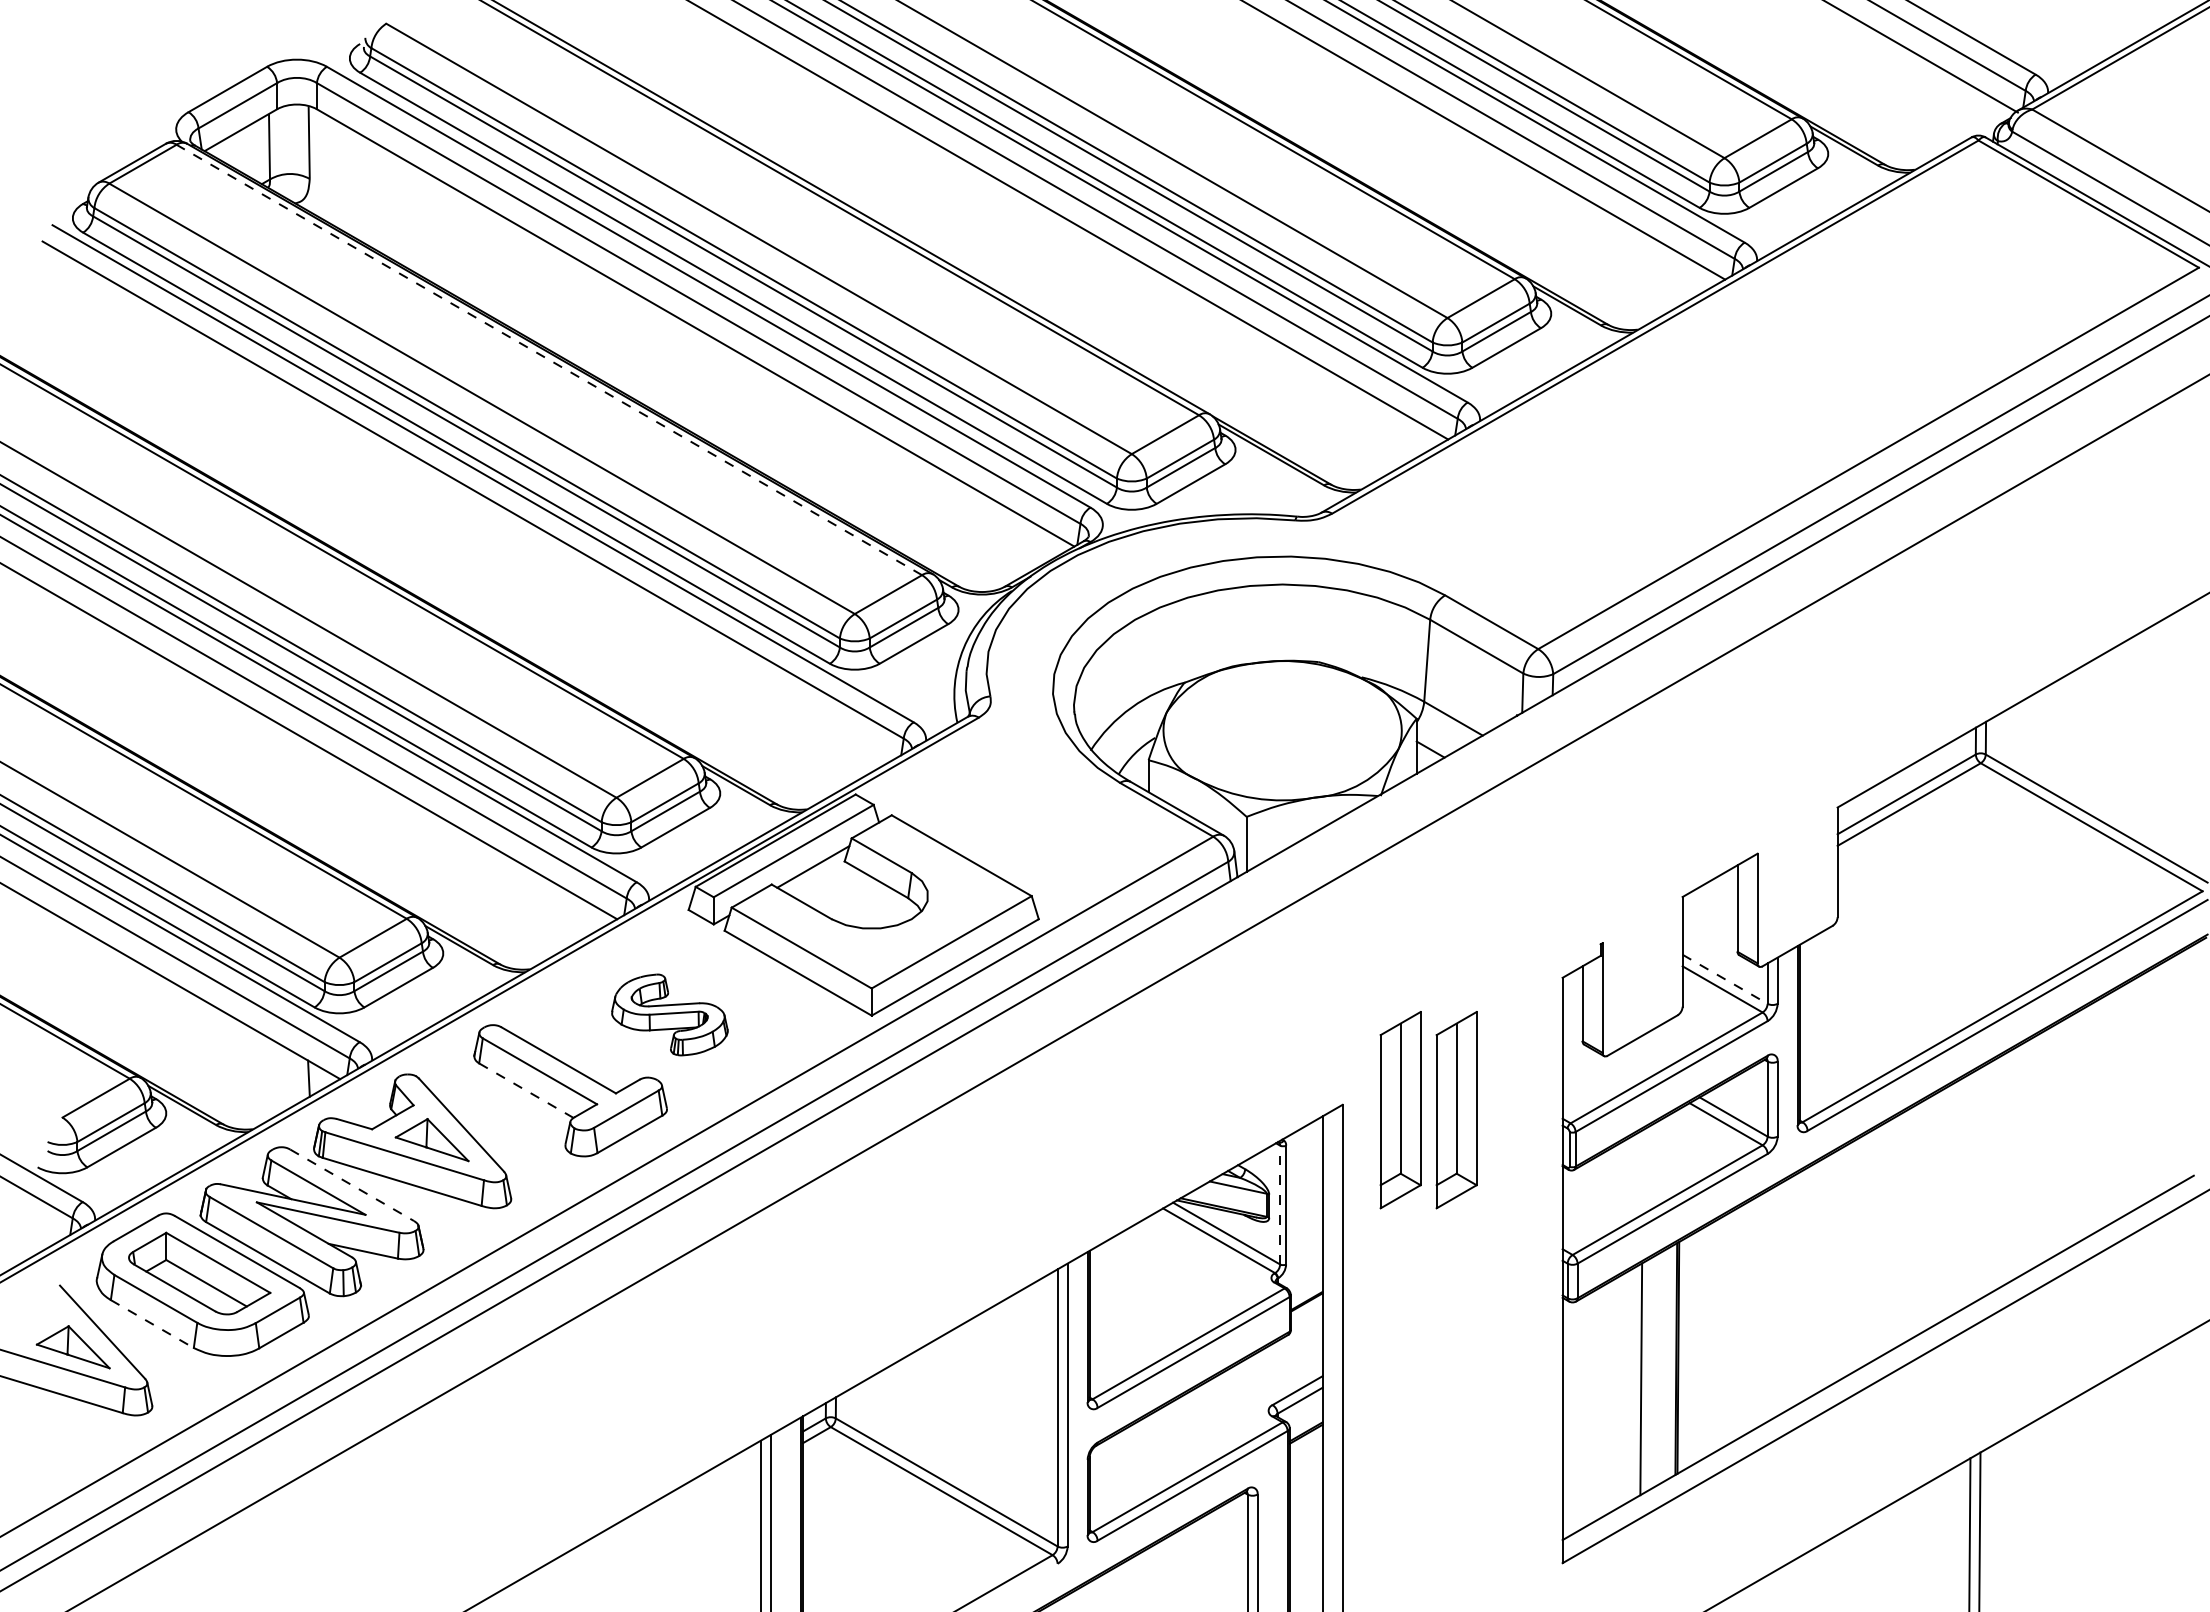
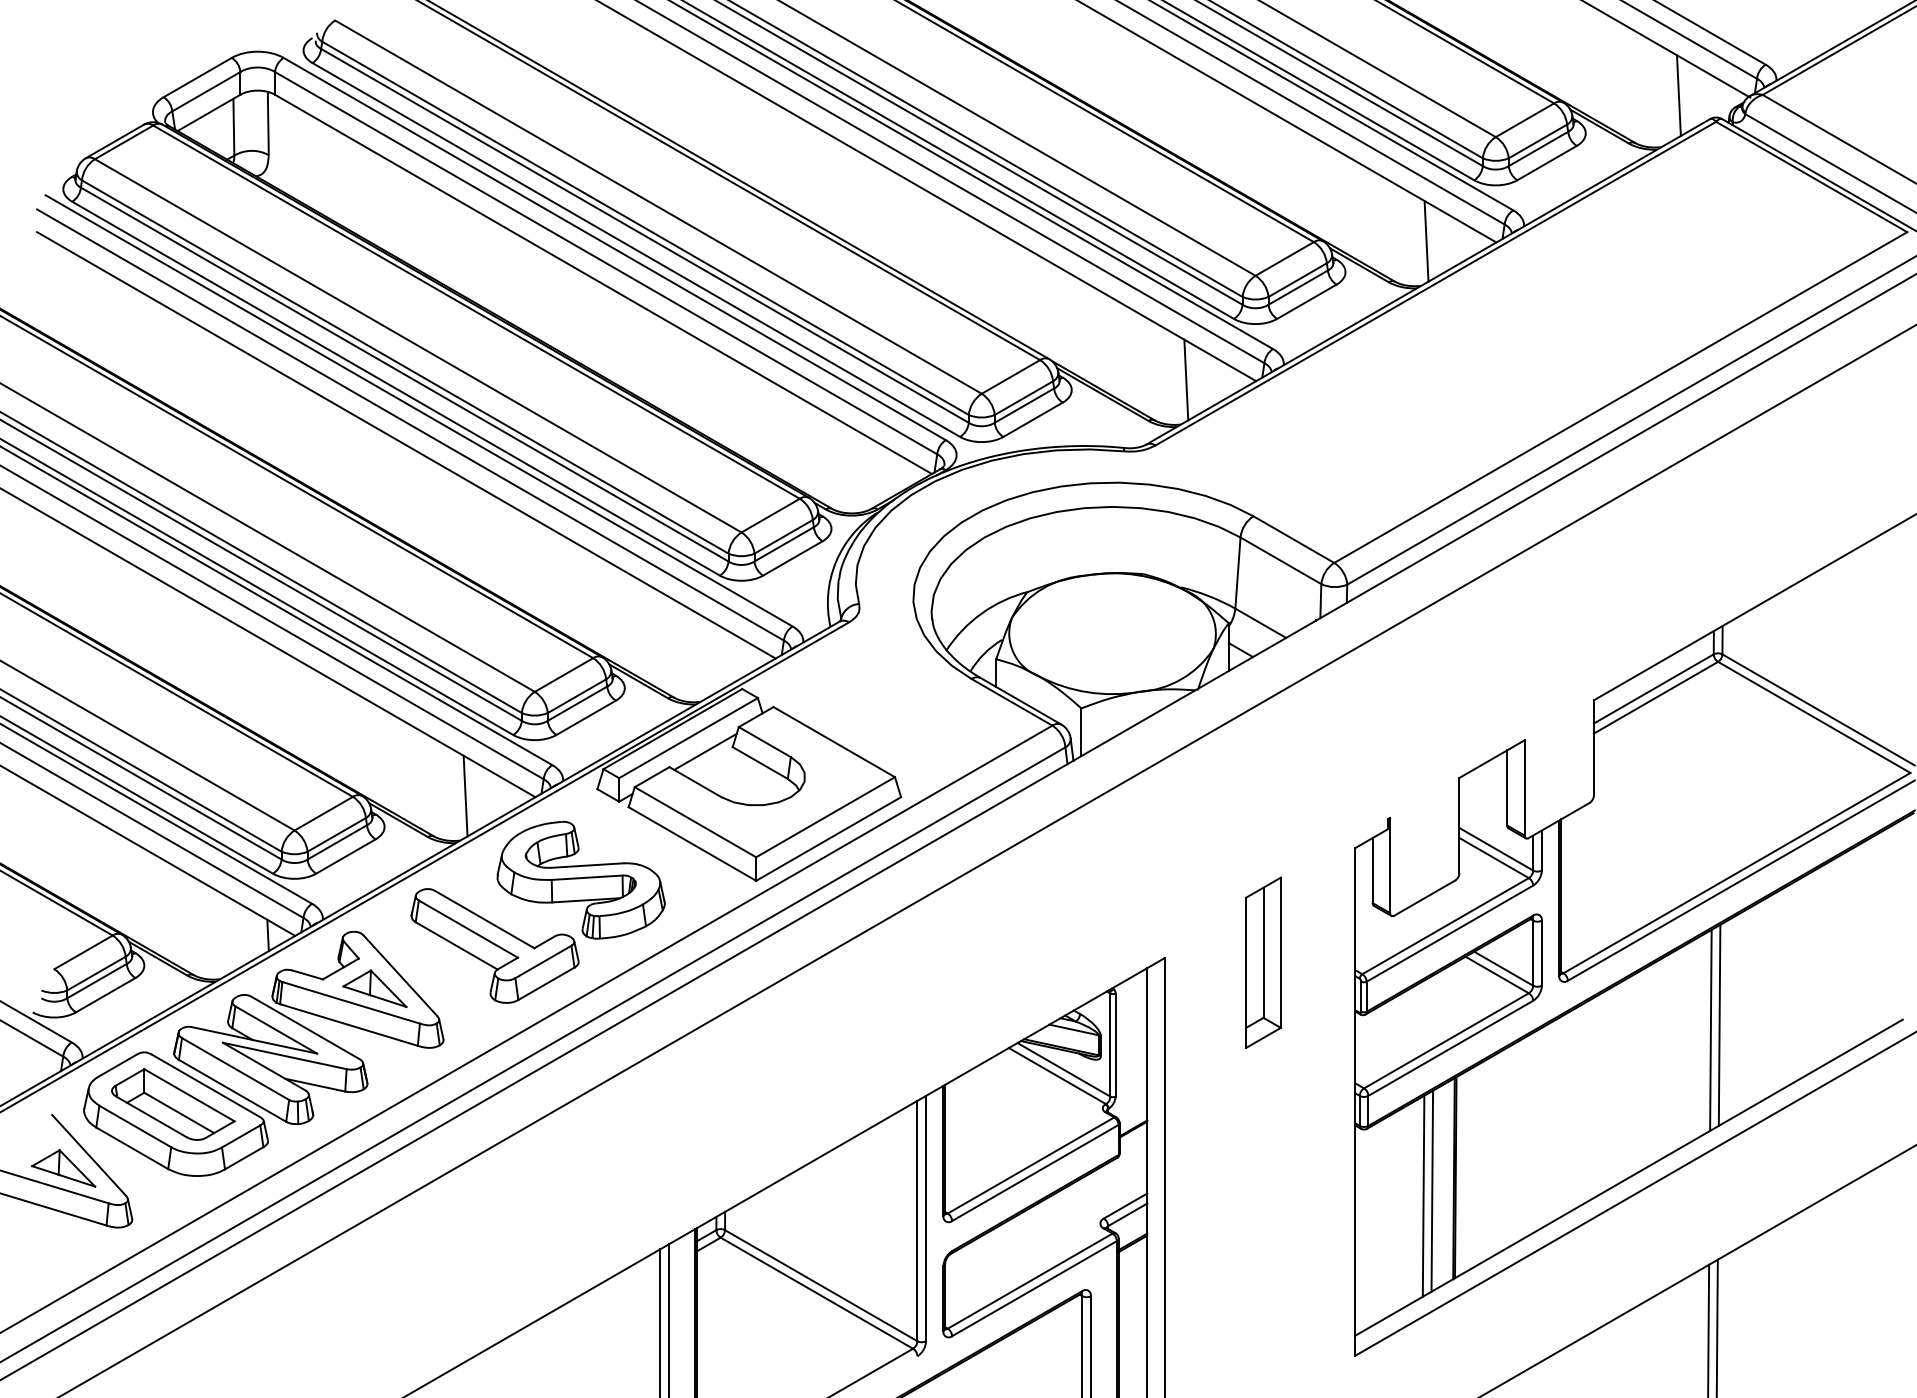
line: (1935, 109) -> (1678, 94), added
line: (1644, 277) -> (1426, 240), added
line: (548, 359) -> (475, 311), dashed -> solid
line: (1367, 437) -> (1186, 379), added
line: (468, 513) -> (406, 445), added
line: (536, 917) -> (465, 795), added
line: (1725, 979) -> (1496, 849), dashed -> solid
part: (669, 1014) -> (580, 879), size x1.67
line: (526, 1090) -> (456, 945), dashed -> solid
part: (1400, 1110) -> (1214, 963), removed
line: (1982, 1182) -> (1719, 1025), added
line: (352, 1185) -> (305, 1028), dashed -> solid
line: (1972, 1187) -> (1710, 1029), added
line: (1280, 1204) -> (1110, 1044), dashed -> solid
line: (152, 1324) -> (132, 1148), dashed -> solid
line: (1651, 1373) -> (1432, 1191), added

